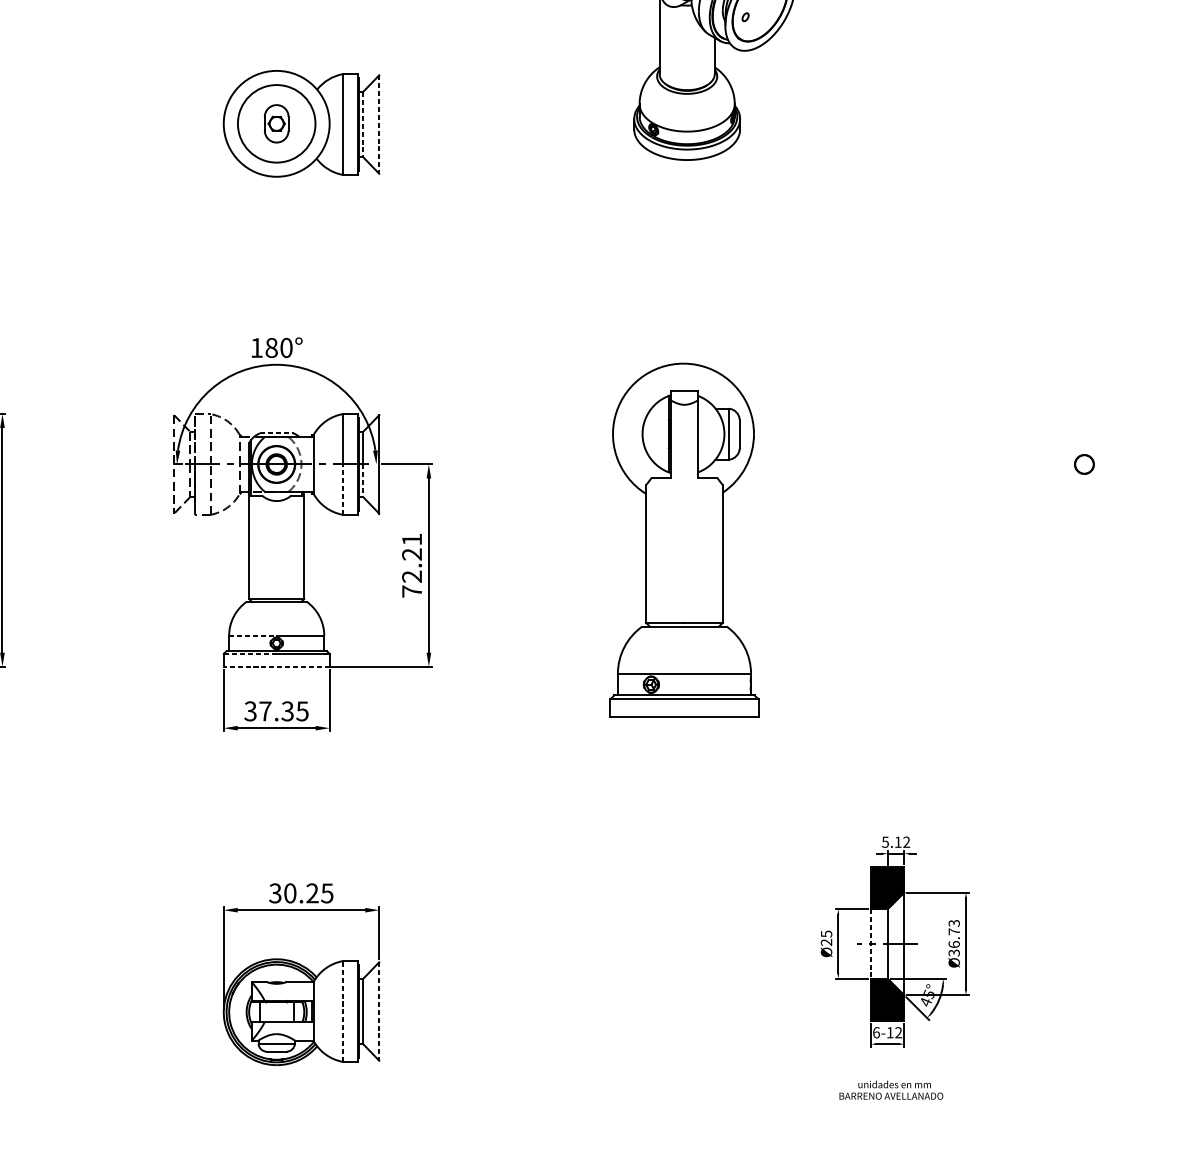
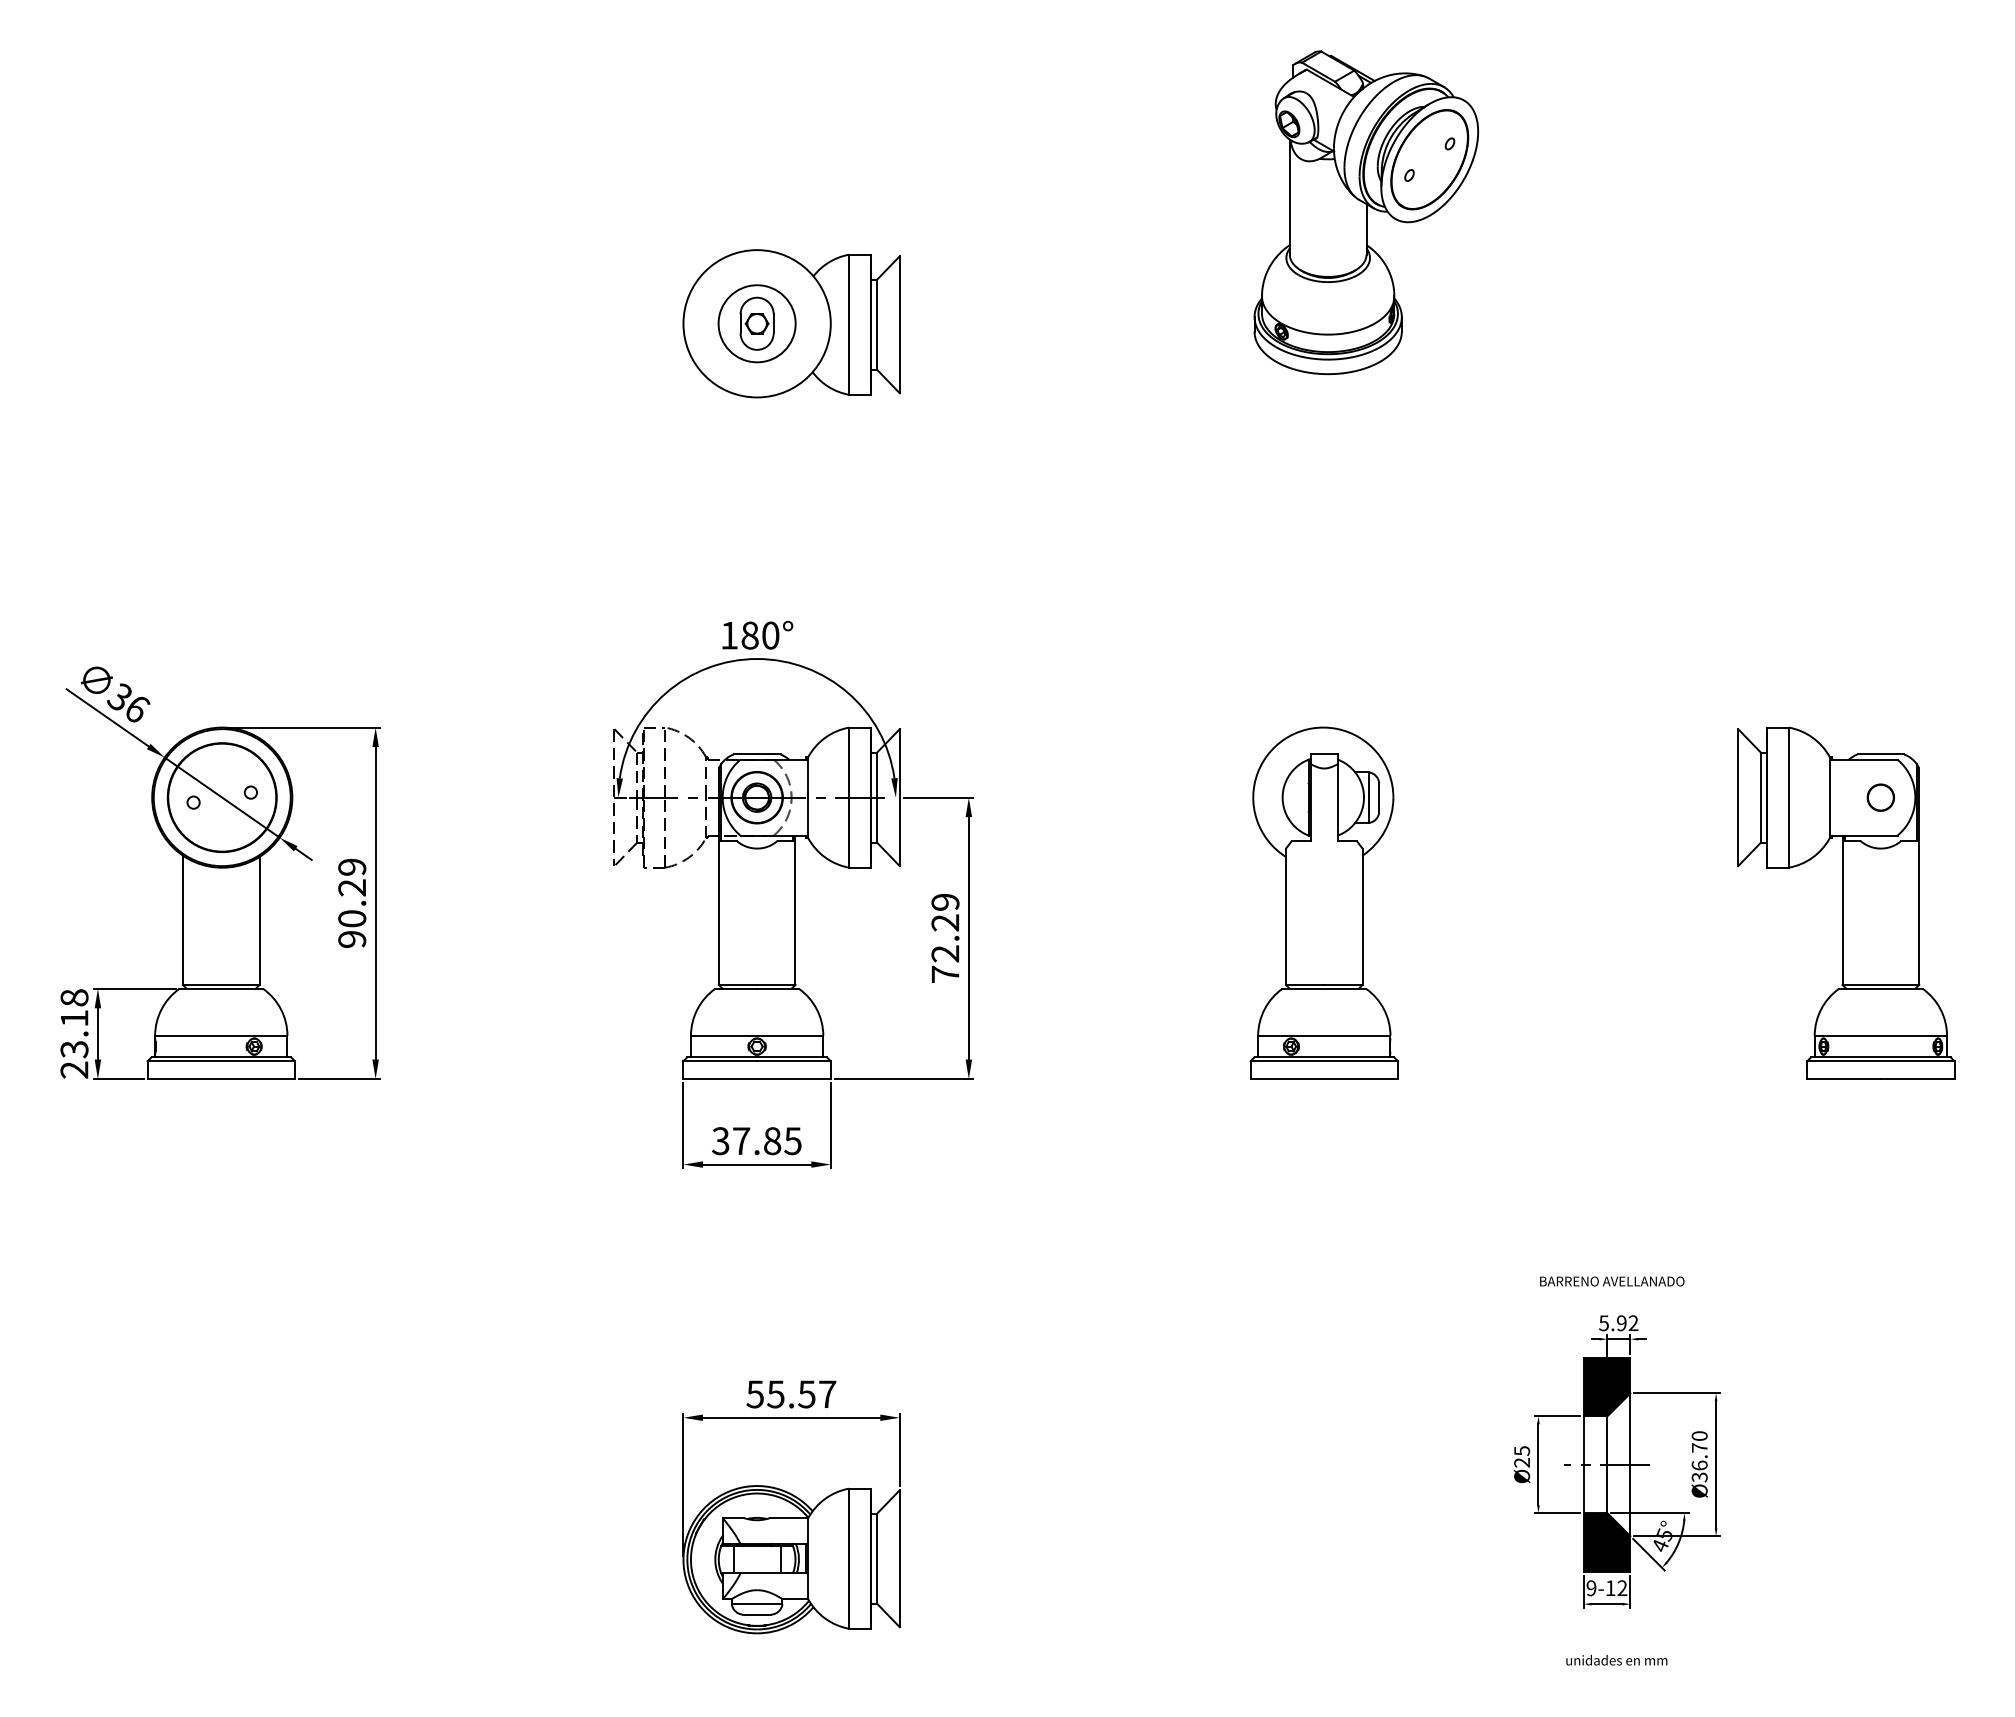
circle: (276, 123) -> (756, 323), size x0.71
line: (379, 124) -> (899, 324), dashed -> solid
line: (363, 125) -> (877, 325), dashed -> solid
line: (276, 433) -> (757, 754), dashed -> solid
line: (363, 480) -> (877, 820), dashed -> solid
line: (343, 489) -> (849, 832), dashed -> solid
text: (412, 539) -> (945, 902), 72.21 -> 72.29
part: (683, 539) -> (1323, 902), size x0.71
part: (1059, 539) -> (1846, 902), added
line: (253, 635) -> (724, 1035), dashed -> solid
line: (250, 654) -> (720, 1061), dashed -> solid
line: (276, 667) -> (757, 1079), dashed -> solid
text: (287, 711) -> (772, 1141), 37.35 -> 37.85
text: (898, 842) -> (1621, 1323), 5.12 -> 5.92
text: (301, 893) -> (791, 1394), 30.25 -> 55.57
text: (954, 923) -> (1699, 1436), Ø36.73 -> Ø36.70
line: (870, 944) -> (1583, 1465), dashed -> solid
line: (343, 1011) -> (849, 1558), dashed -> solid
line: (379, 1011) -> (899, 1558), dashed -> solid
text: (876, 1032) -> (1591, 1588), 6-12 -> 9-12
text: (891, 1096) -> (1612, 1281), moved

